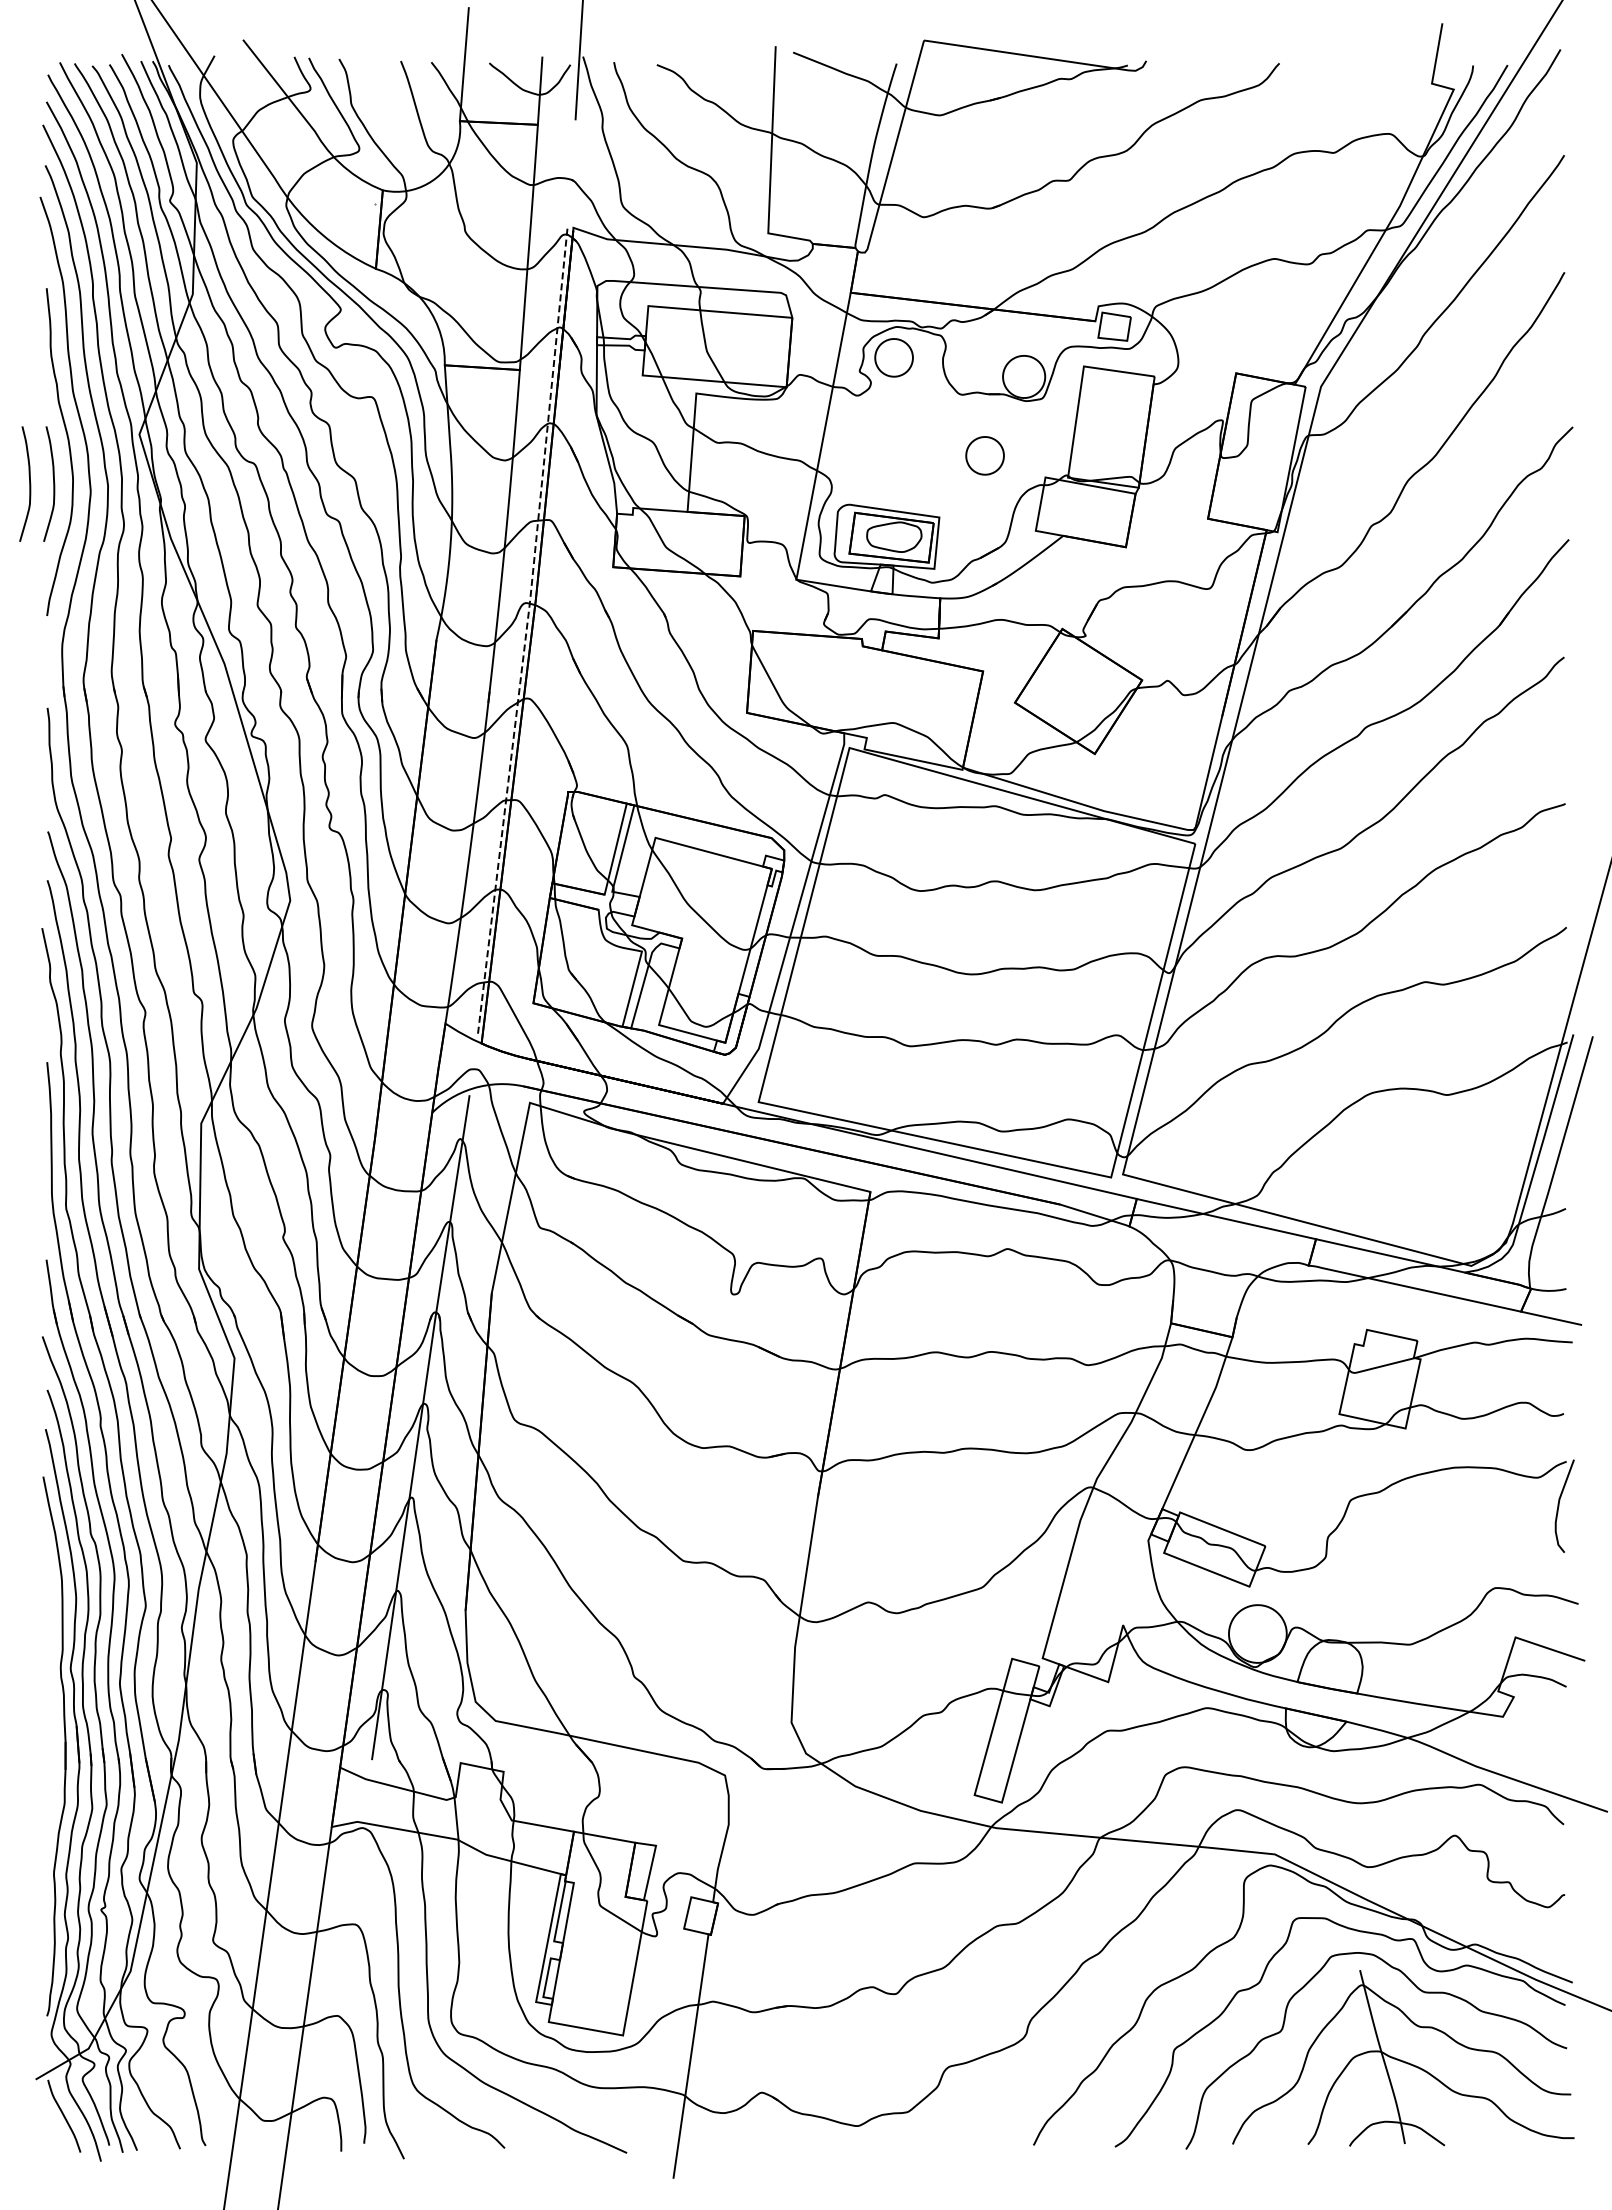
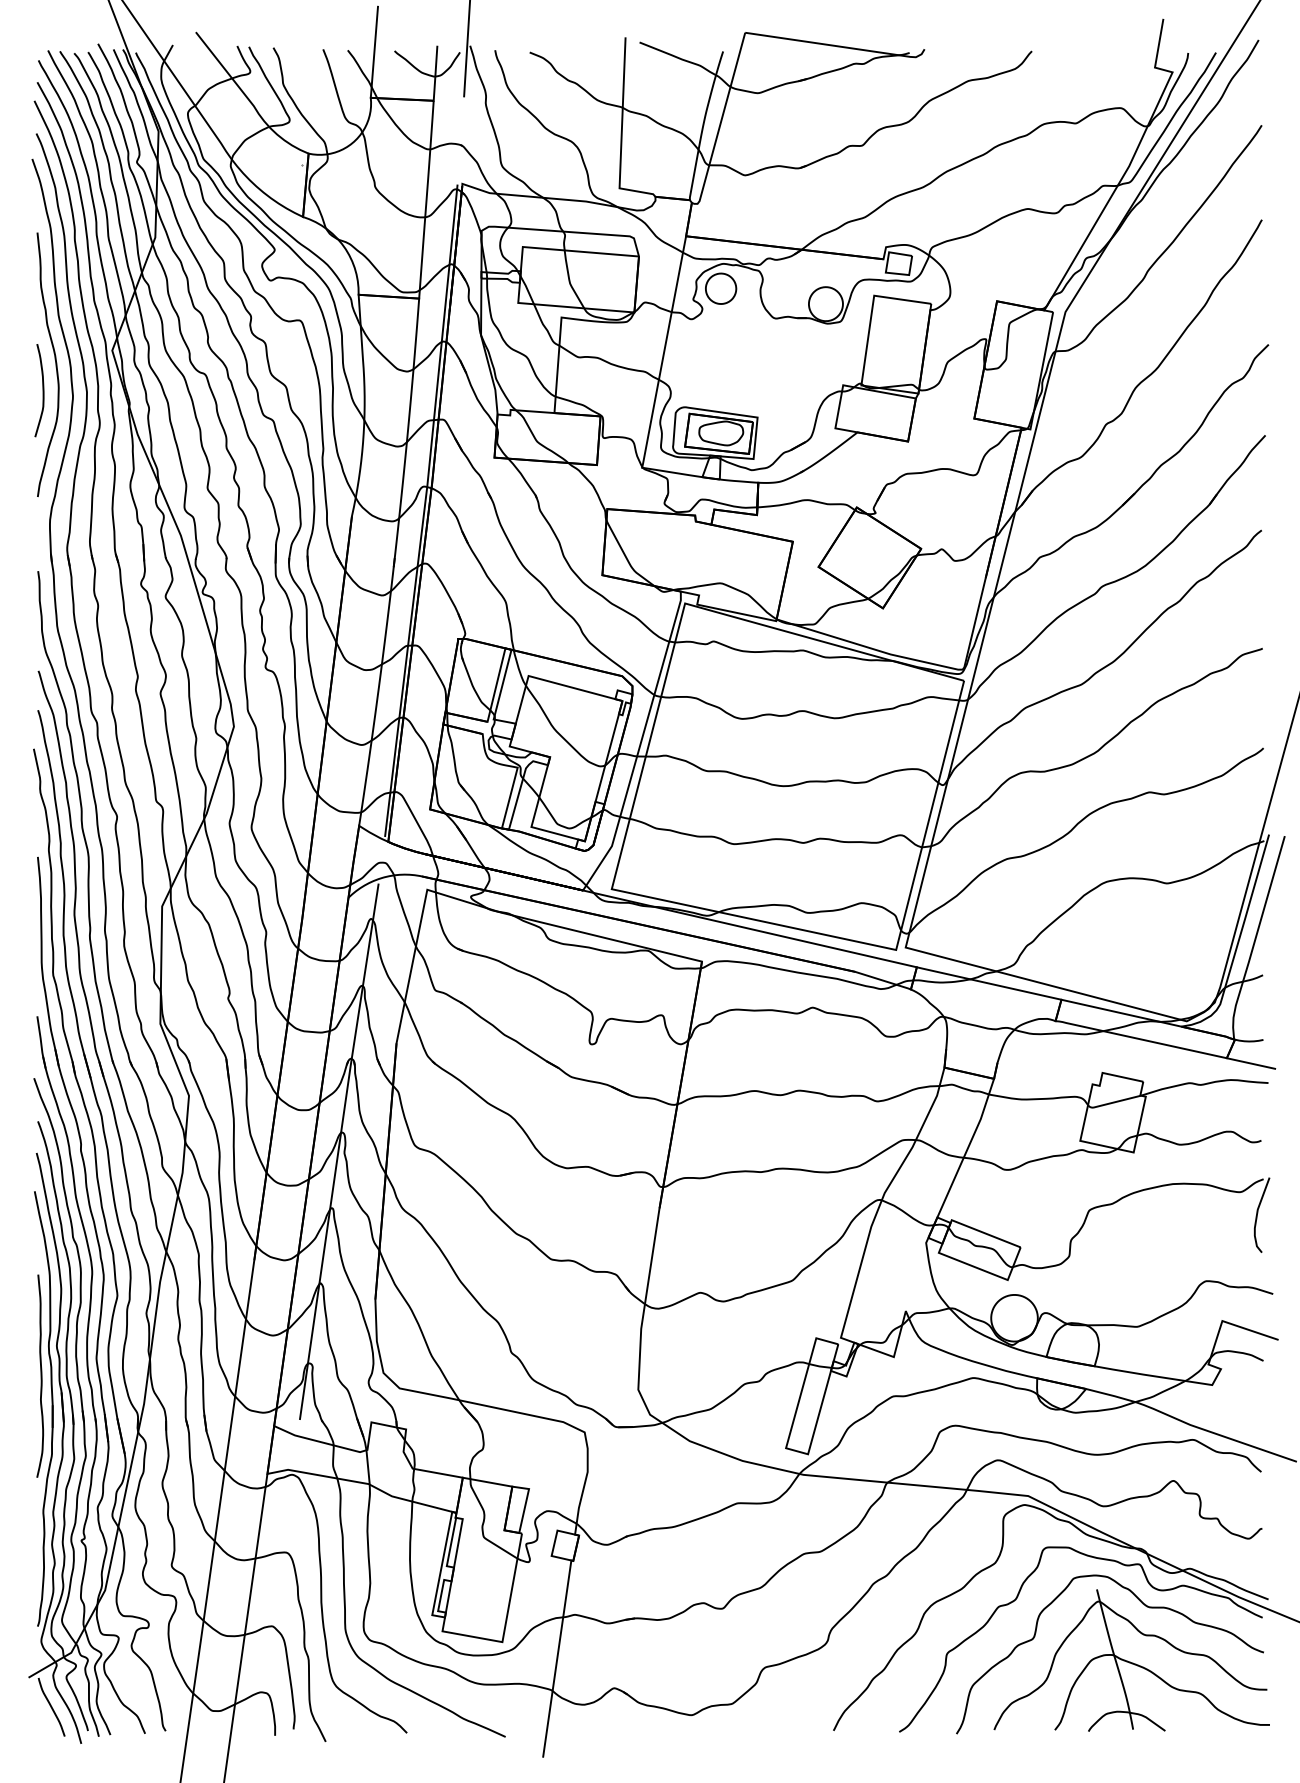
part: (984, 455) -> (793, 367), removed
curve: (29, 483) -> (23, 390), removed
line: (526, 632) -> (424, 510), dashed -> solid
curve: (50, 1705) -> (40, 1375), added

